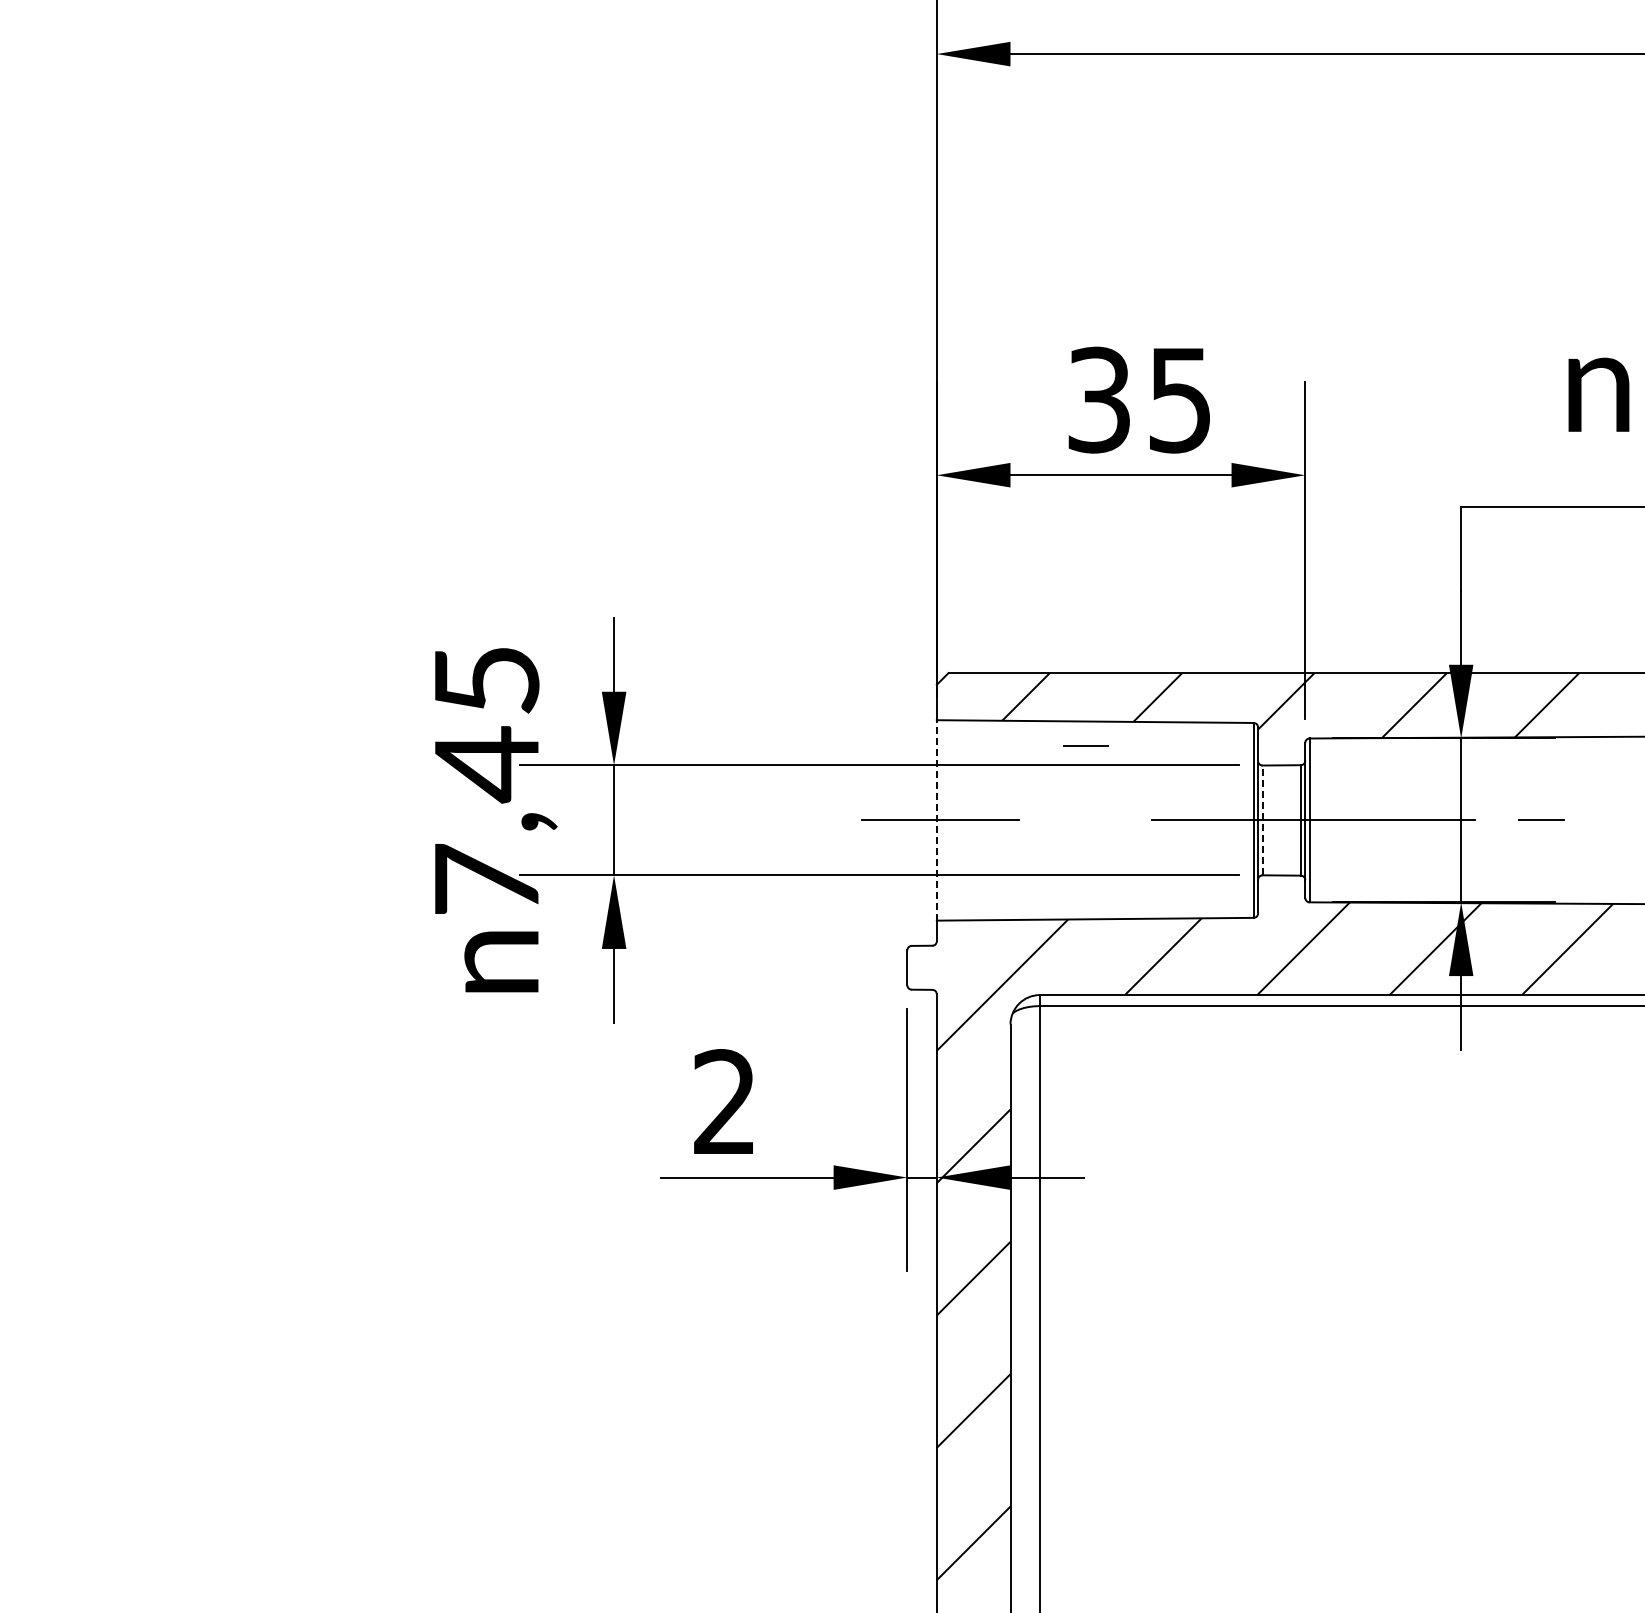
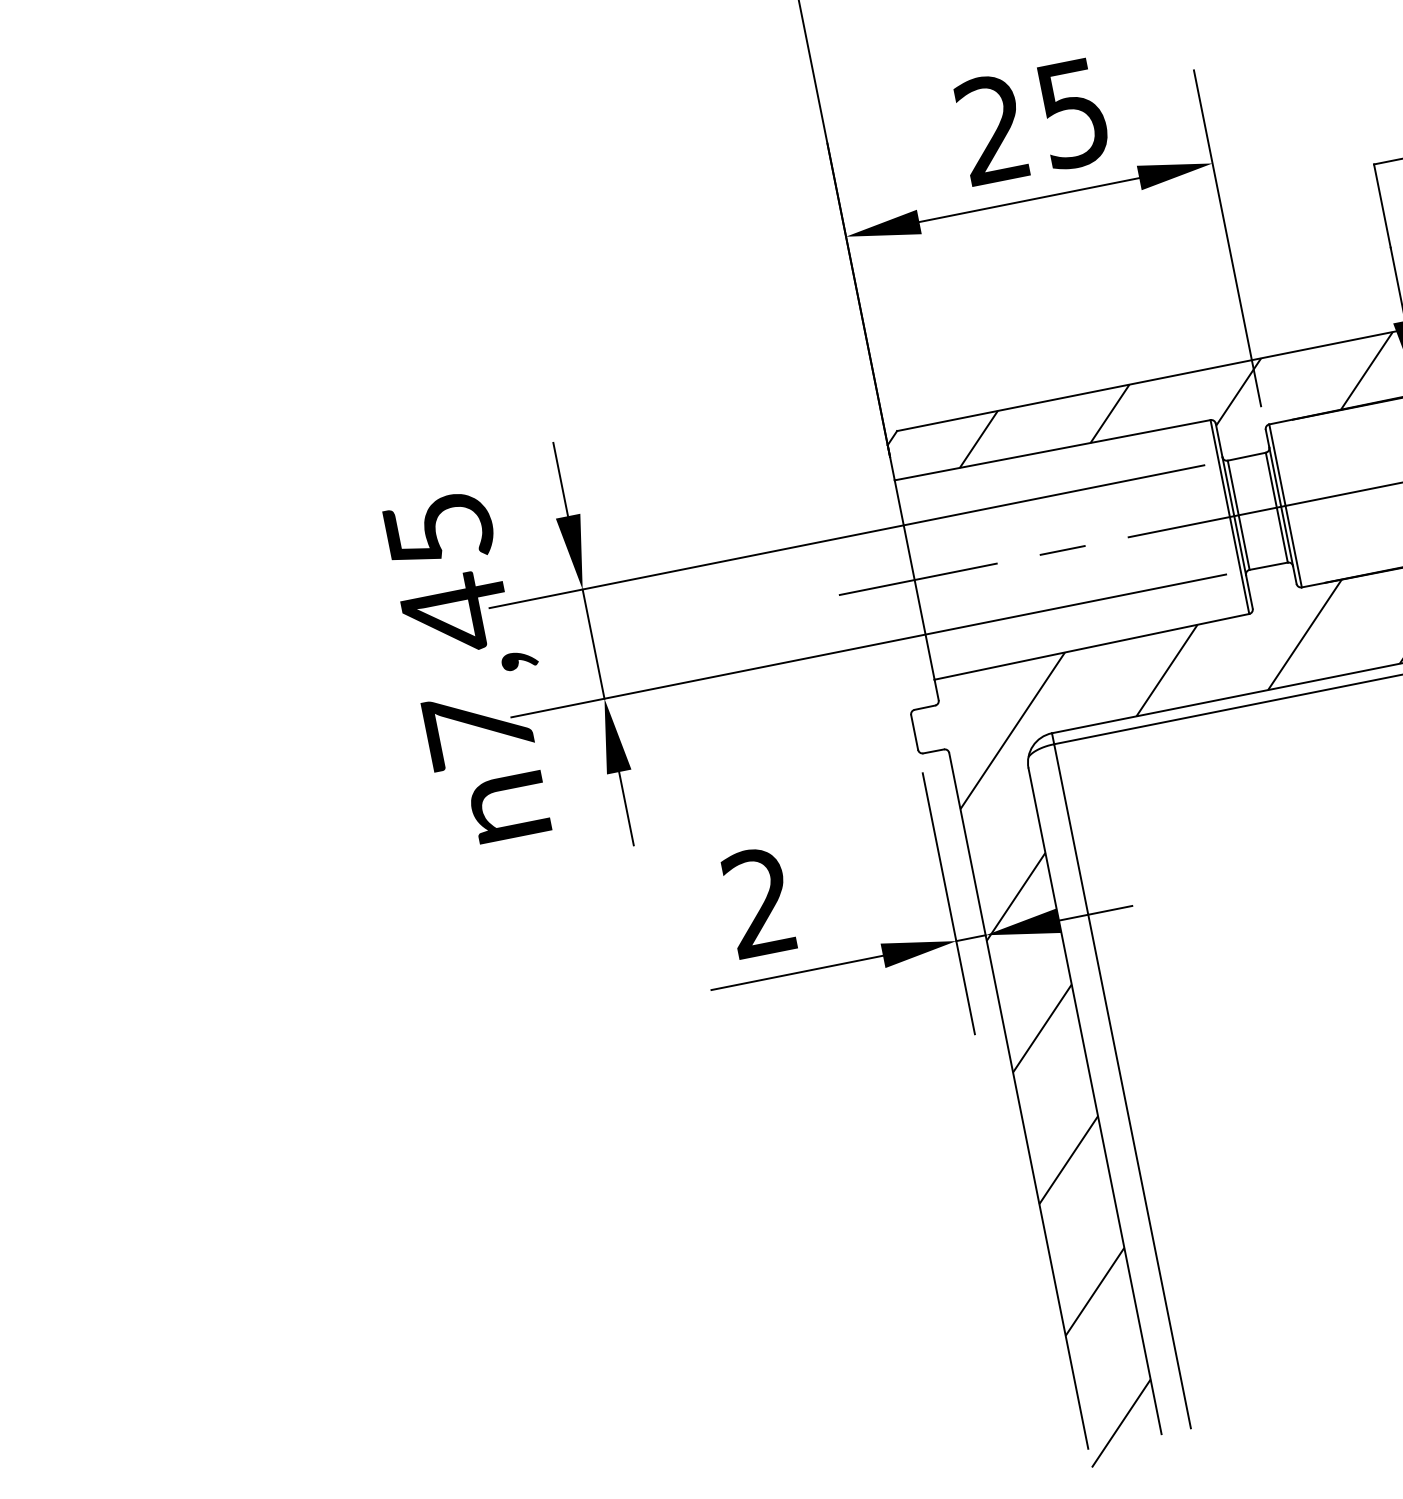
text: (1098, 399) -> (991, 129), 35 -> 25
line: (1085, 745) -> (1062, 549), moved
line: (936, 819) -> (914, 579), dashed -> solid
line: (1262, 820) -> (1238, 515), dashed -> solid

